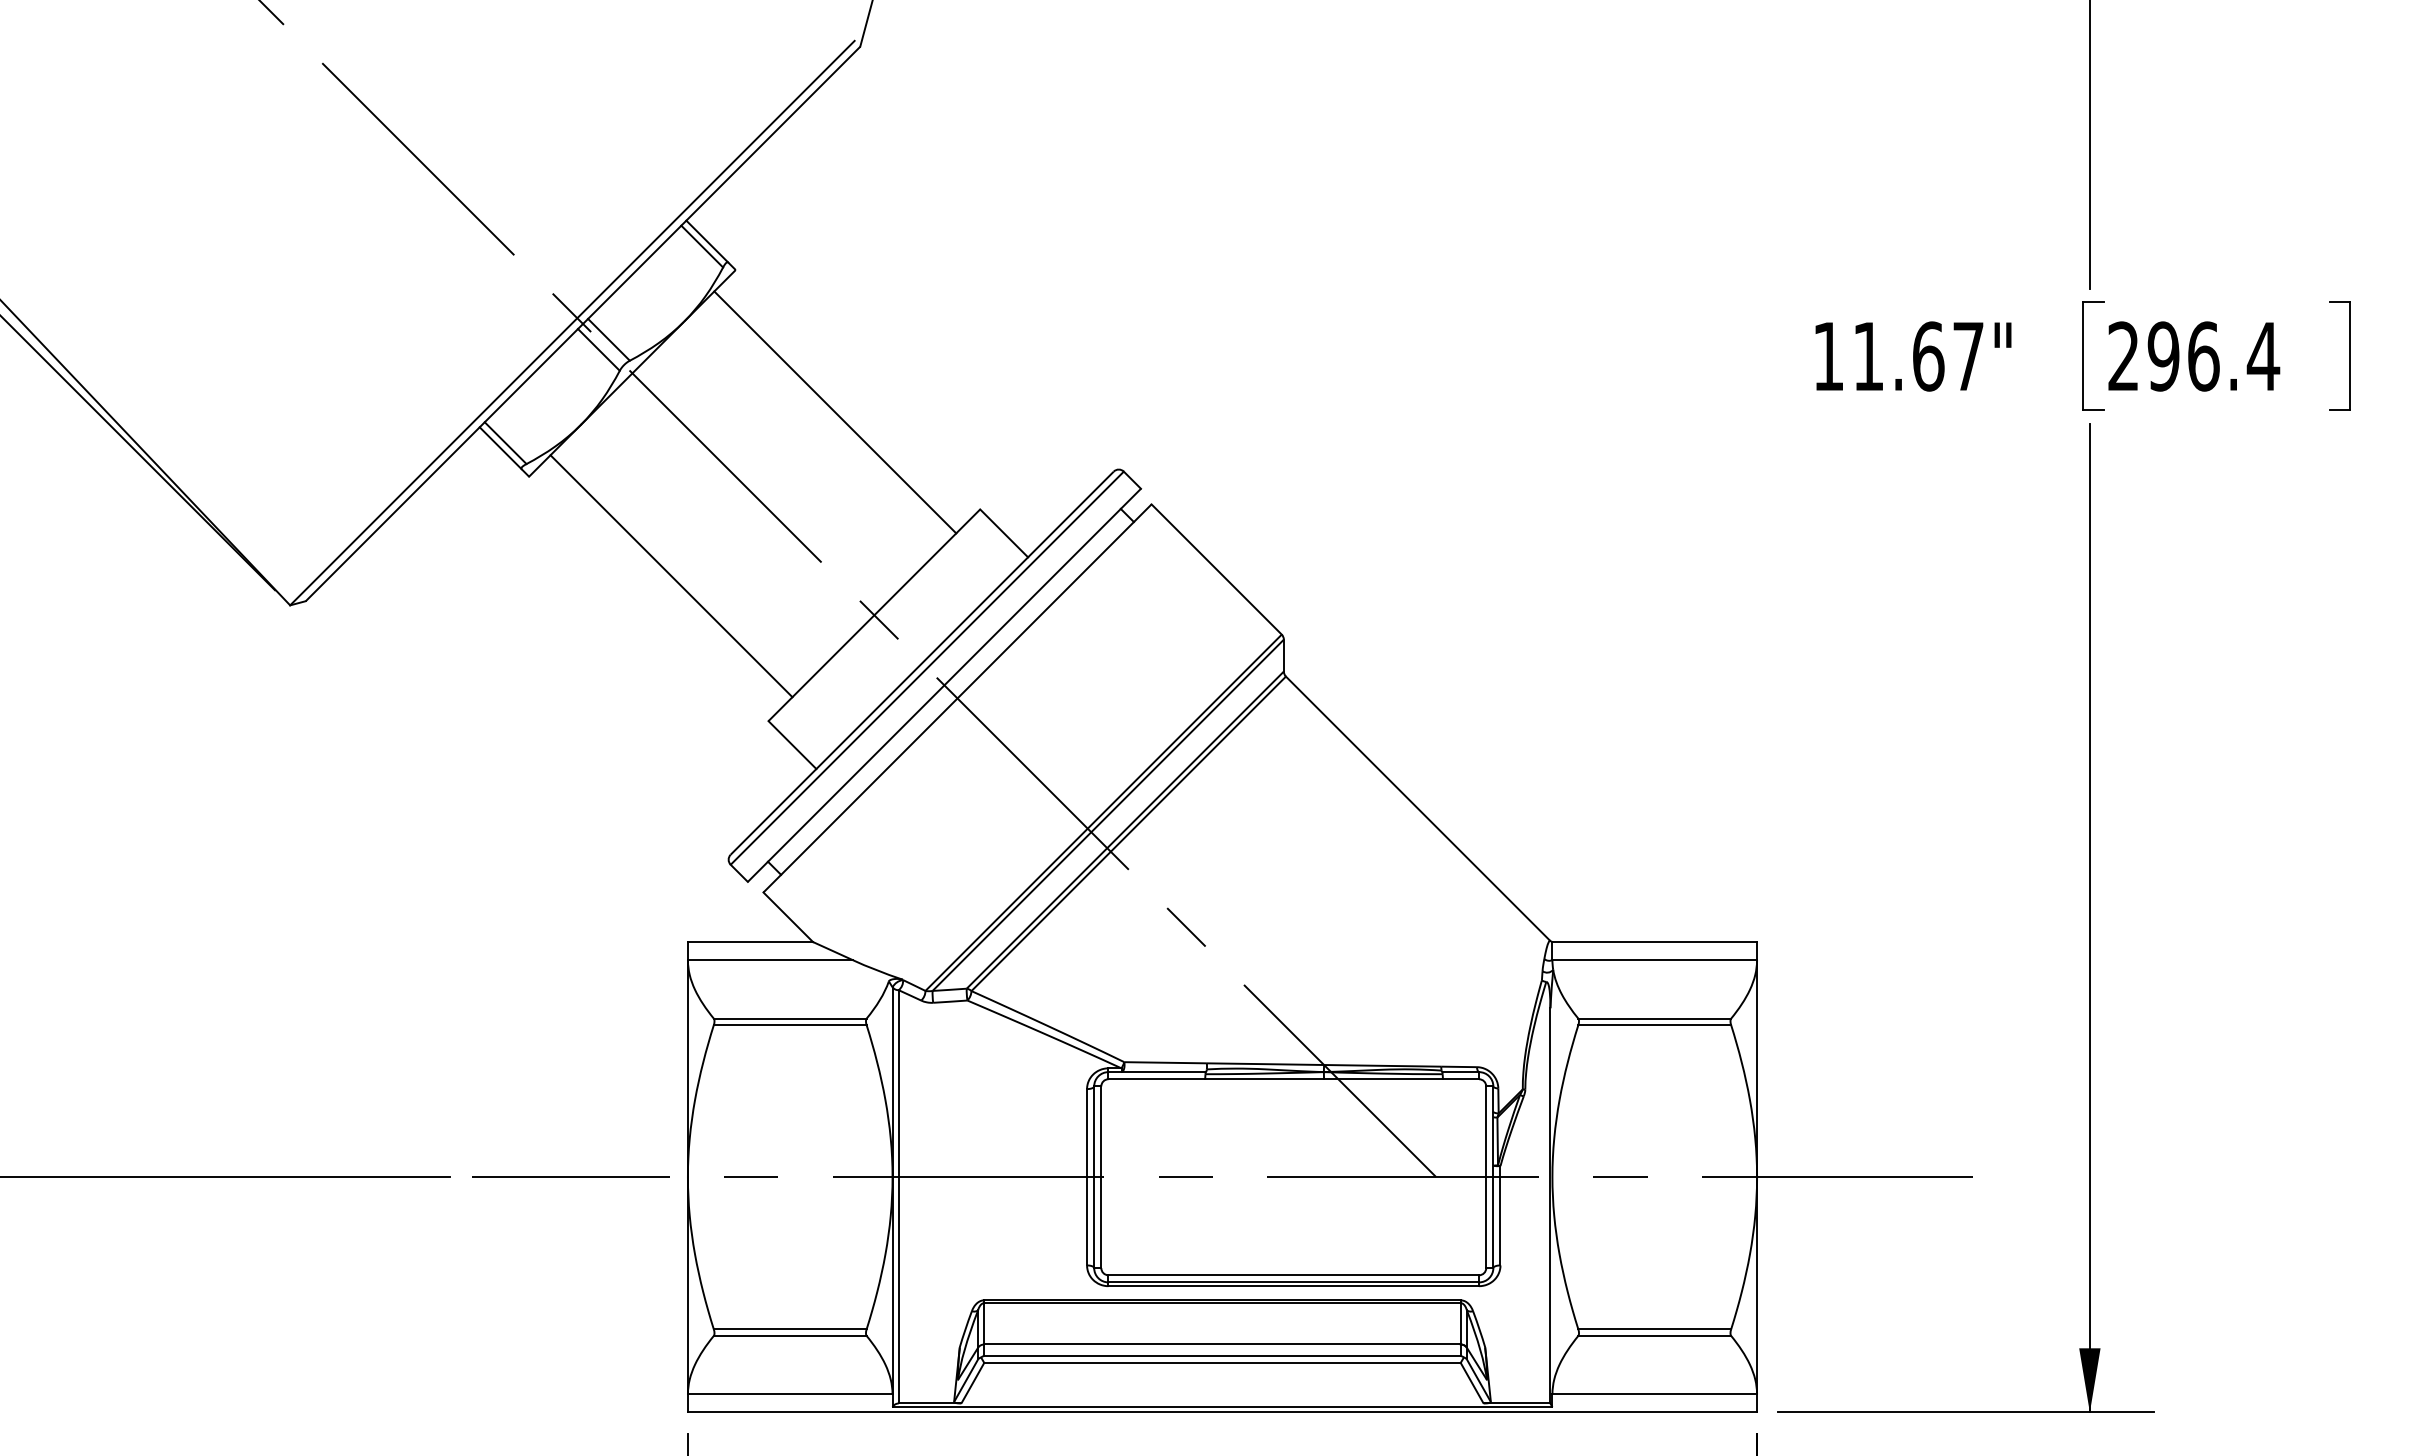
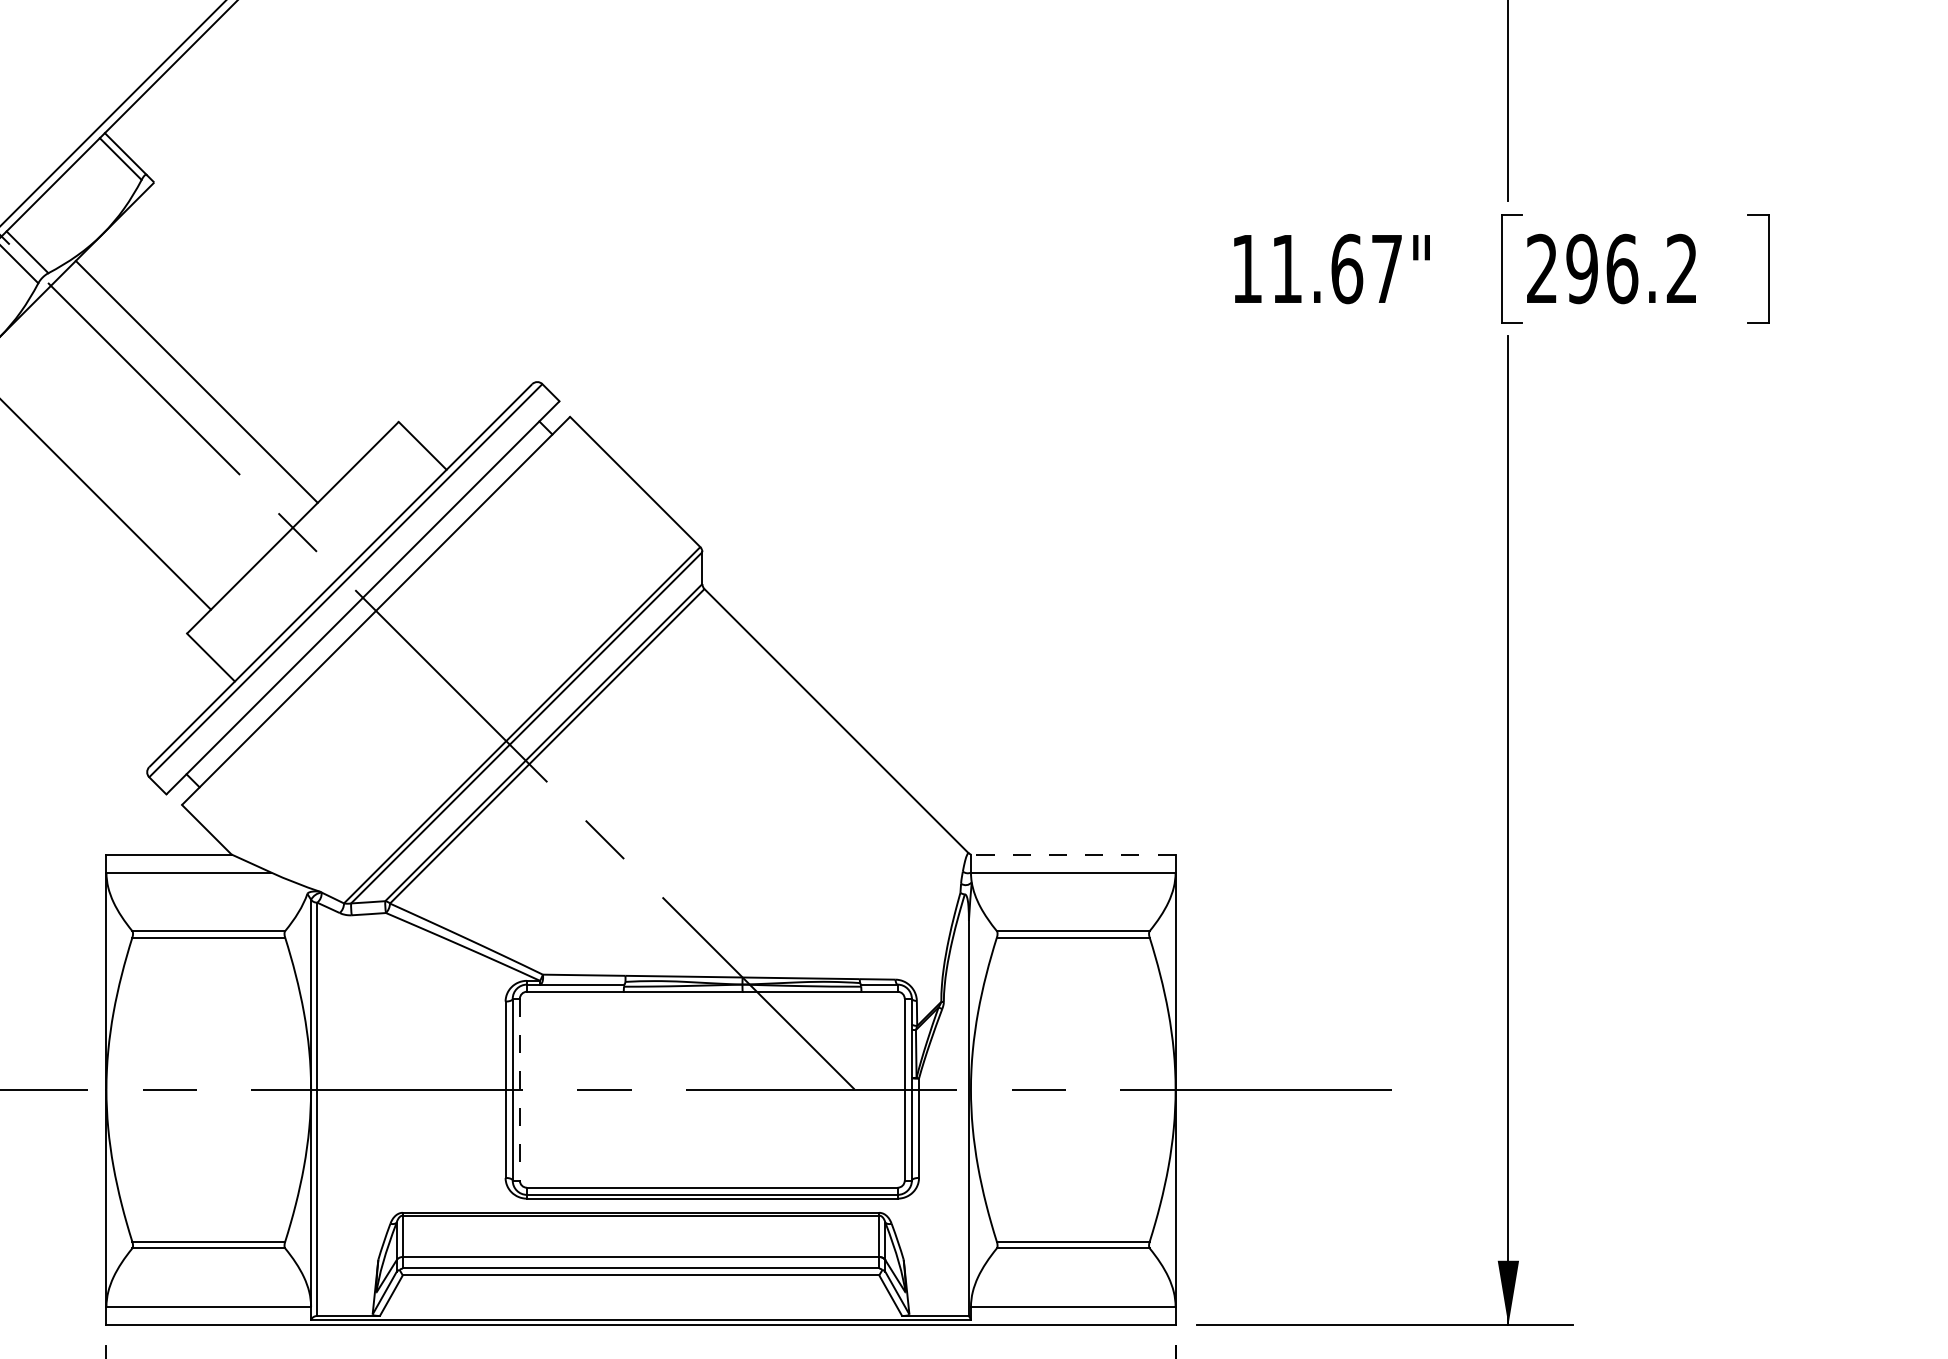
text: (2263, 355) -> (1682, 267), 296.4 -> 296.2
line: (835, 412) -> (197, 381), moved
line: (1654, 942) -> (1073, 854), solid -> dashed
line: (1101, 1177) -> (520, 1089), solid -> dashed

